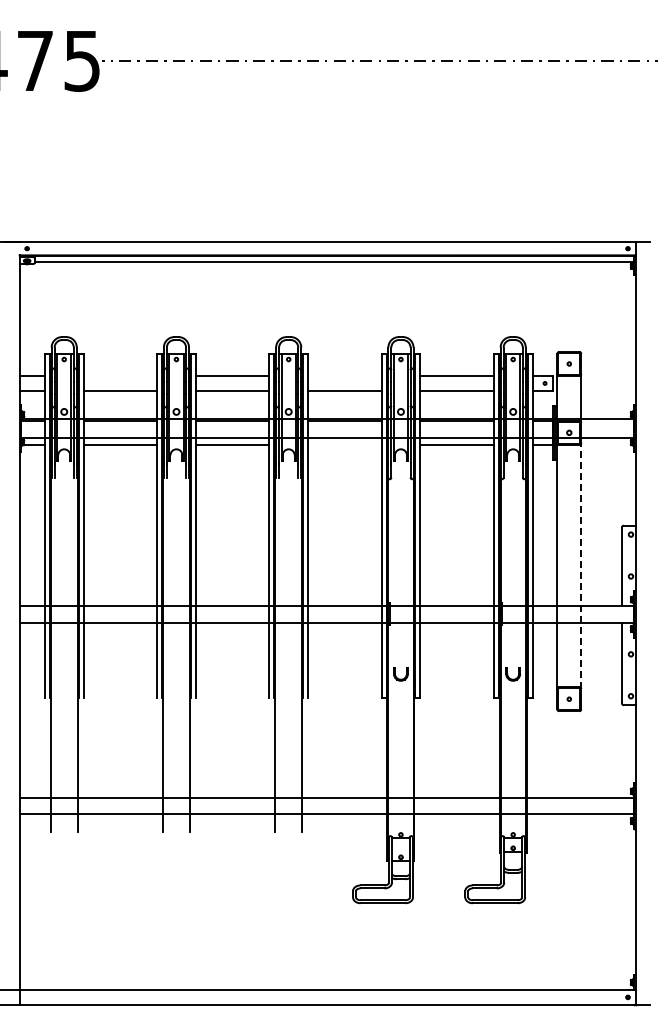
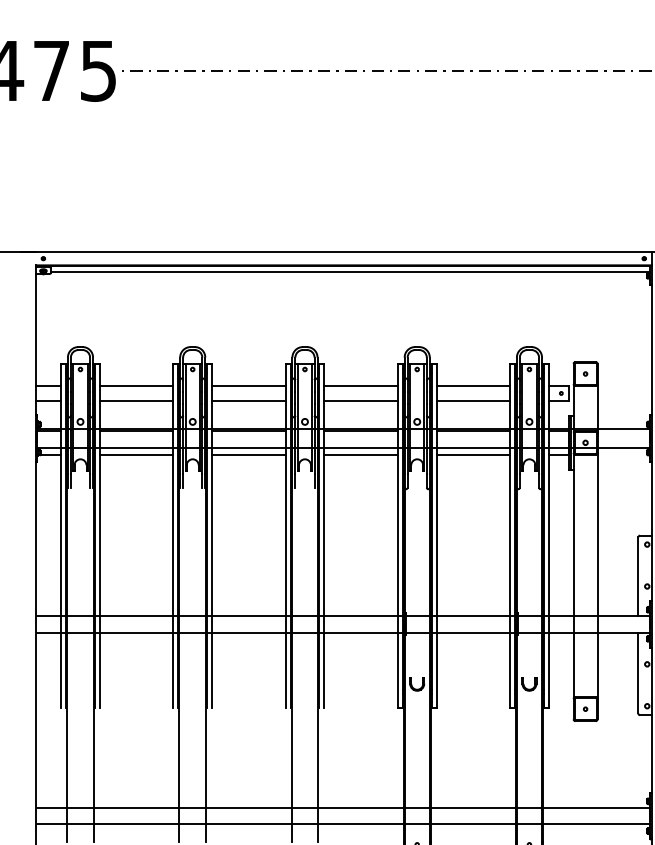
line: (120, 375) -> (136, 385), added
line: (344, 375) -> (360, 385), added
line: (344, 444) -> (360, 454), added
line: (581, 565) -> (597, 575), dashed -> solid

